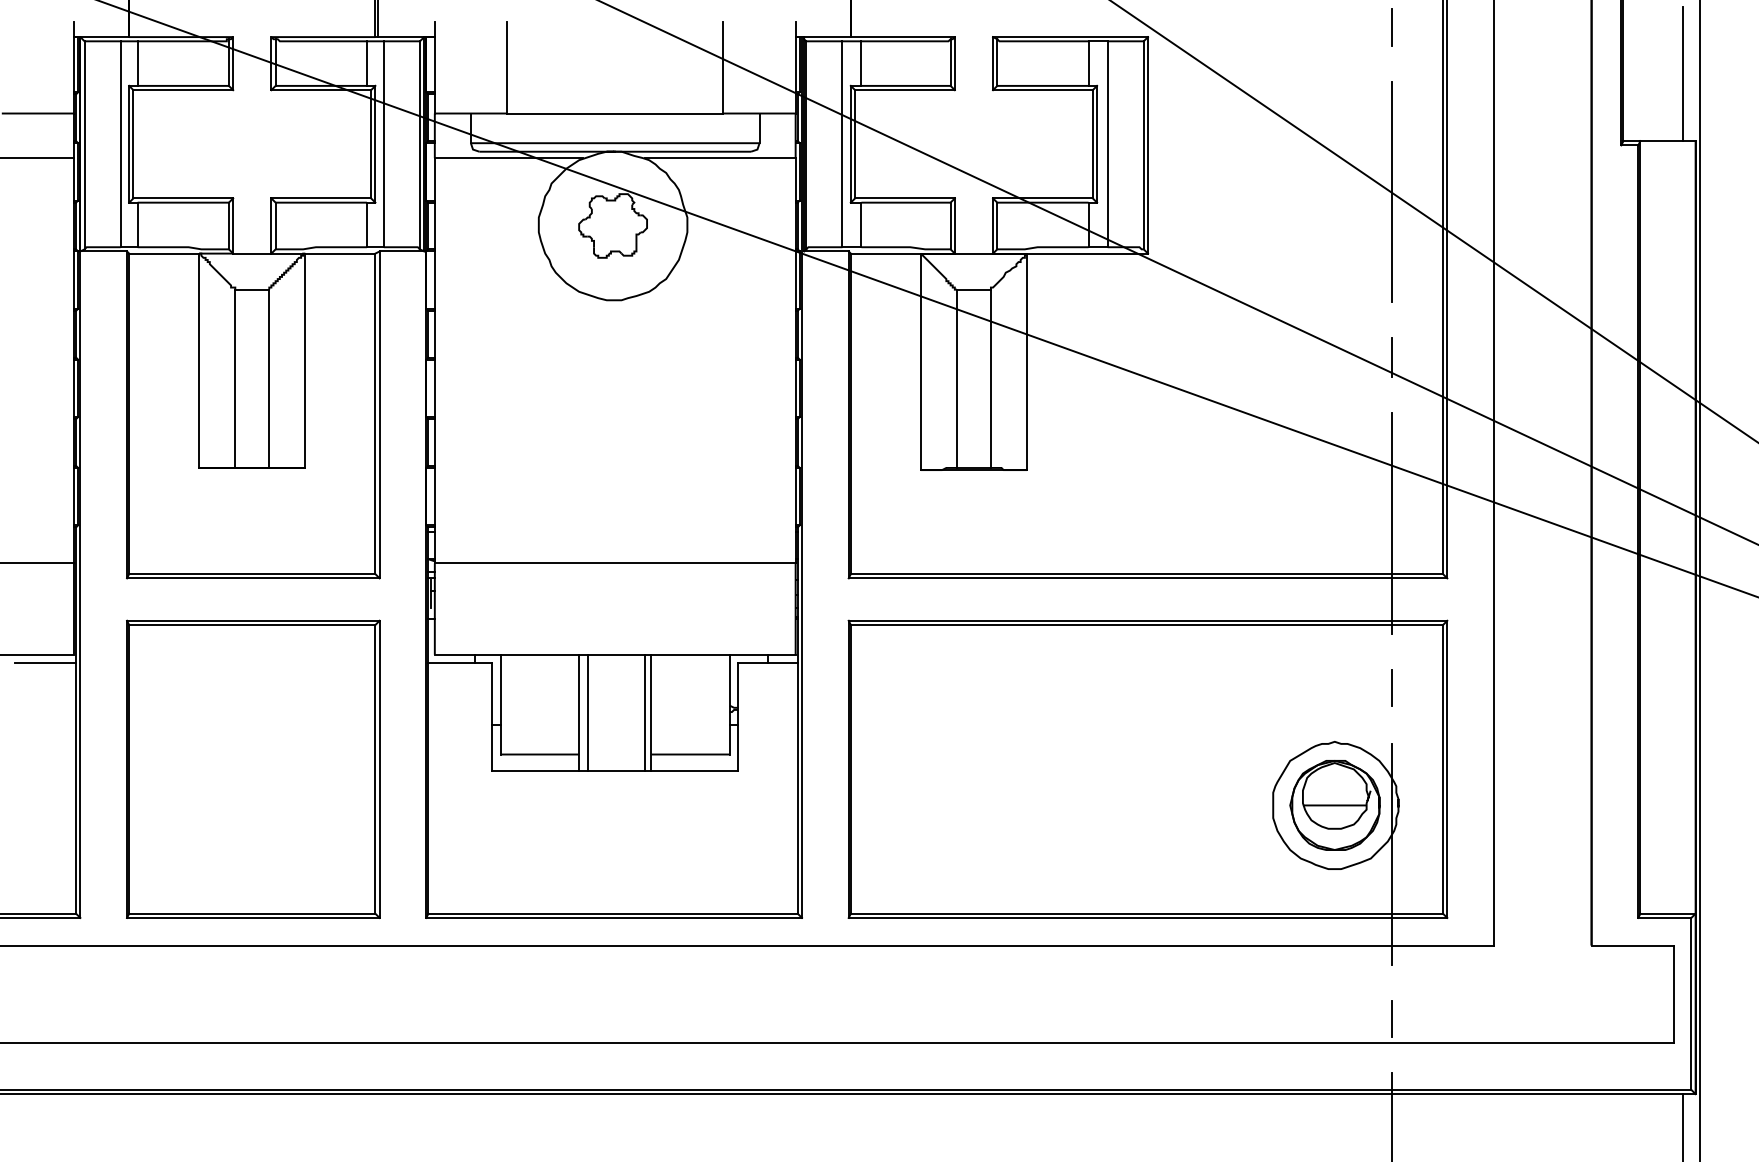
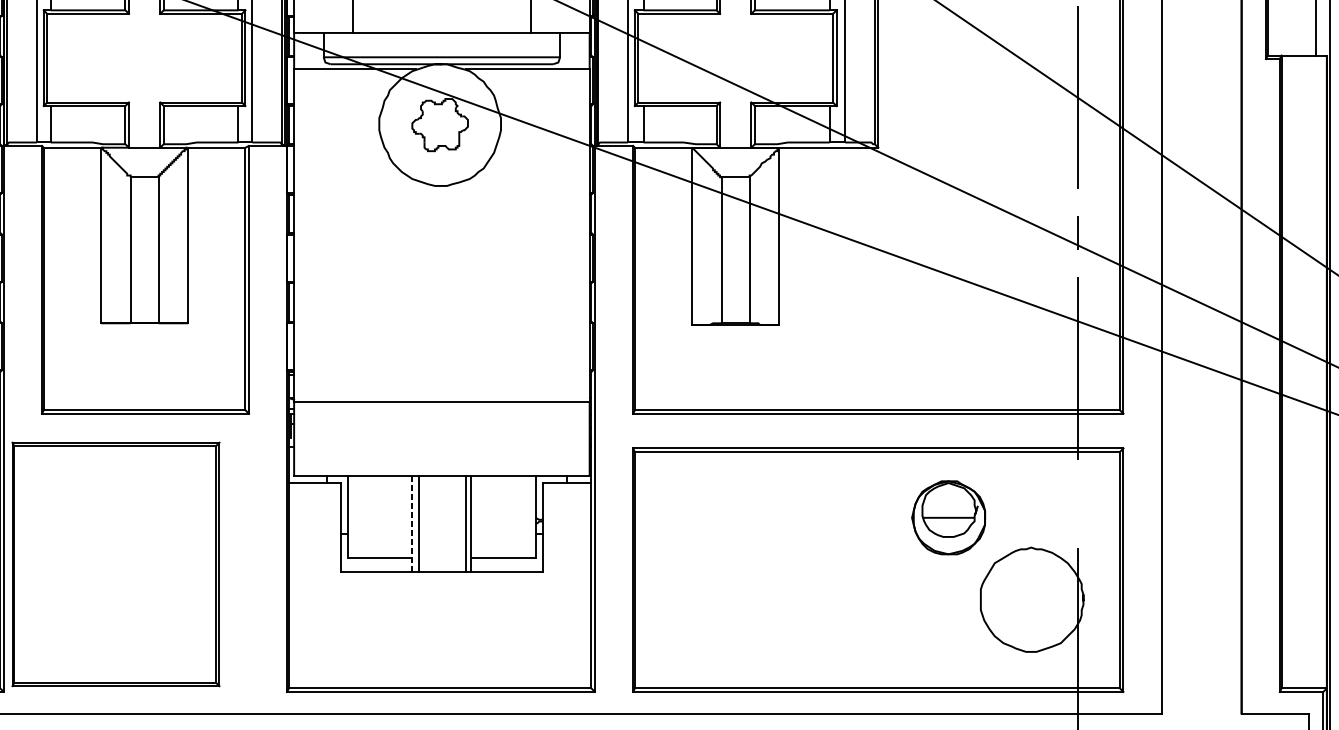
line: (1392, 687) -> (1078, 503), removed
line: (579, 713) -> (412, 524), solid -> dashed
part: (253, 768) -> (116, 563), moved
part: (1334, 805) -> (948, 517), moved

